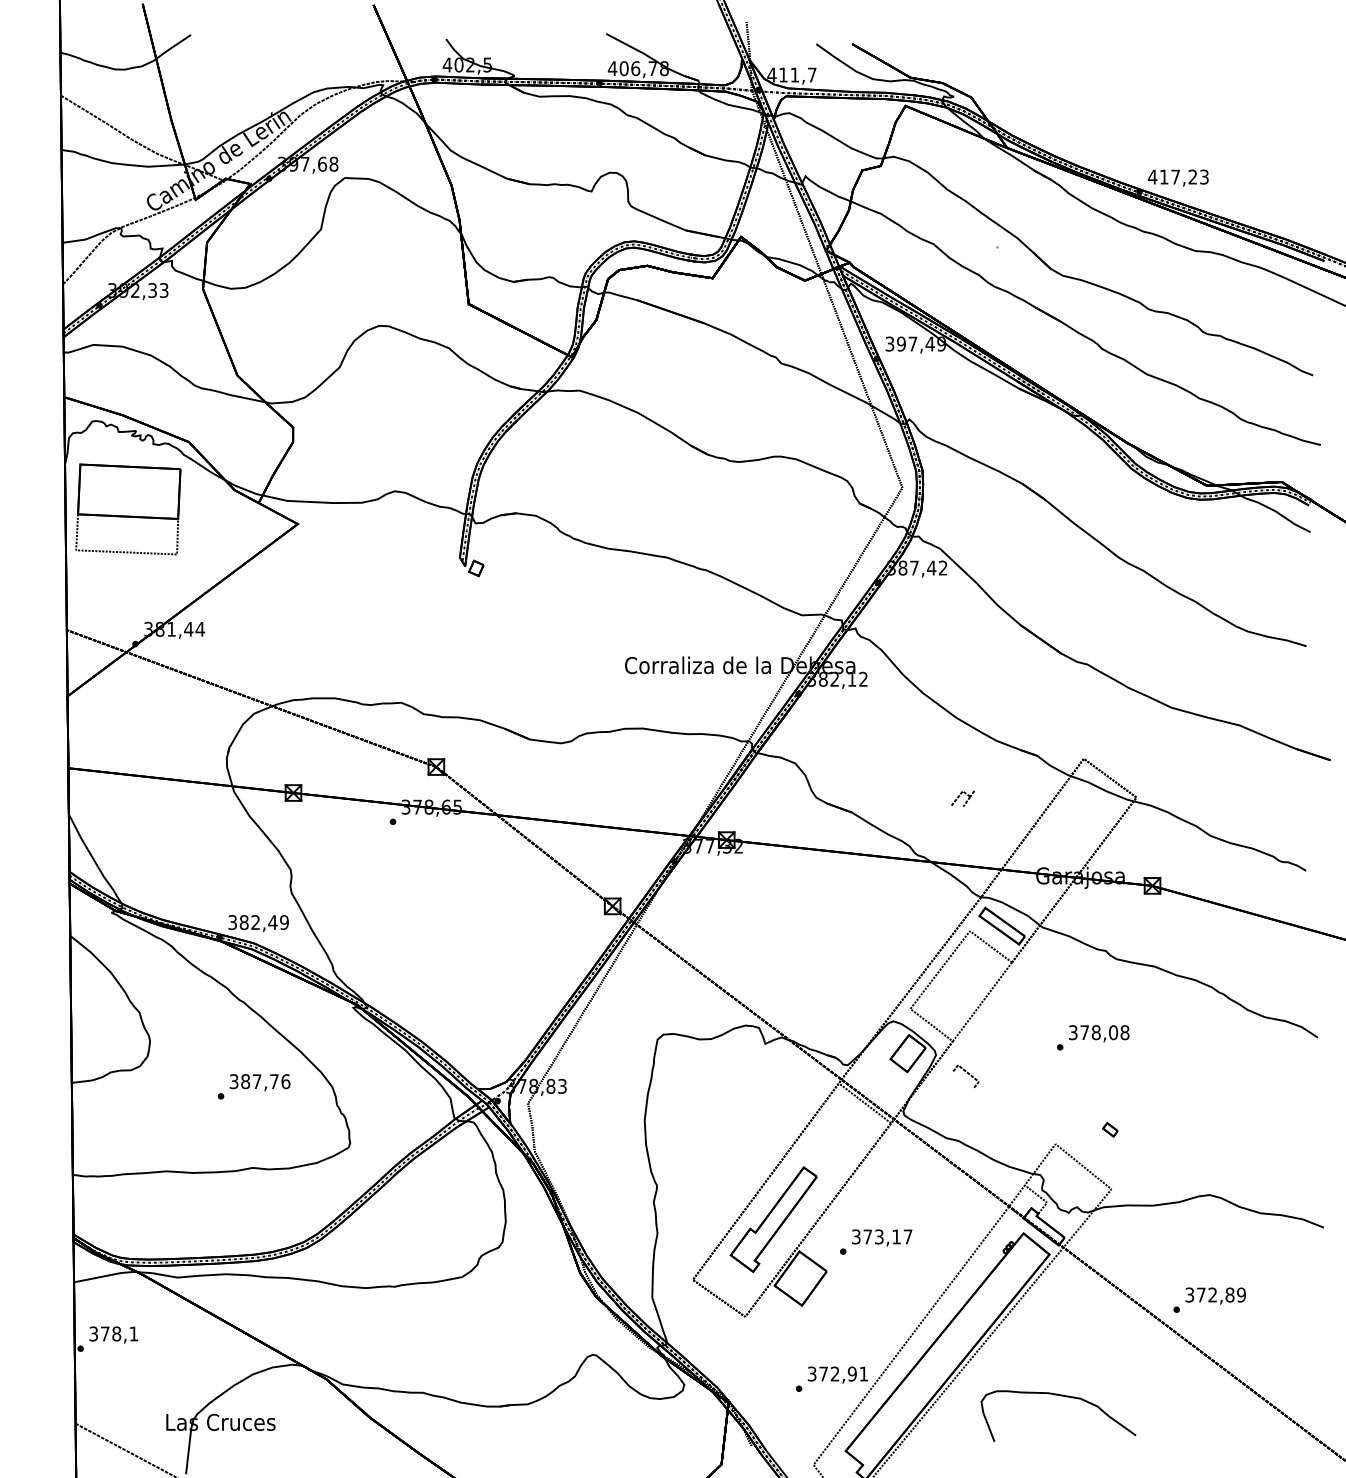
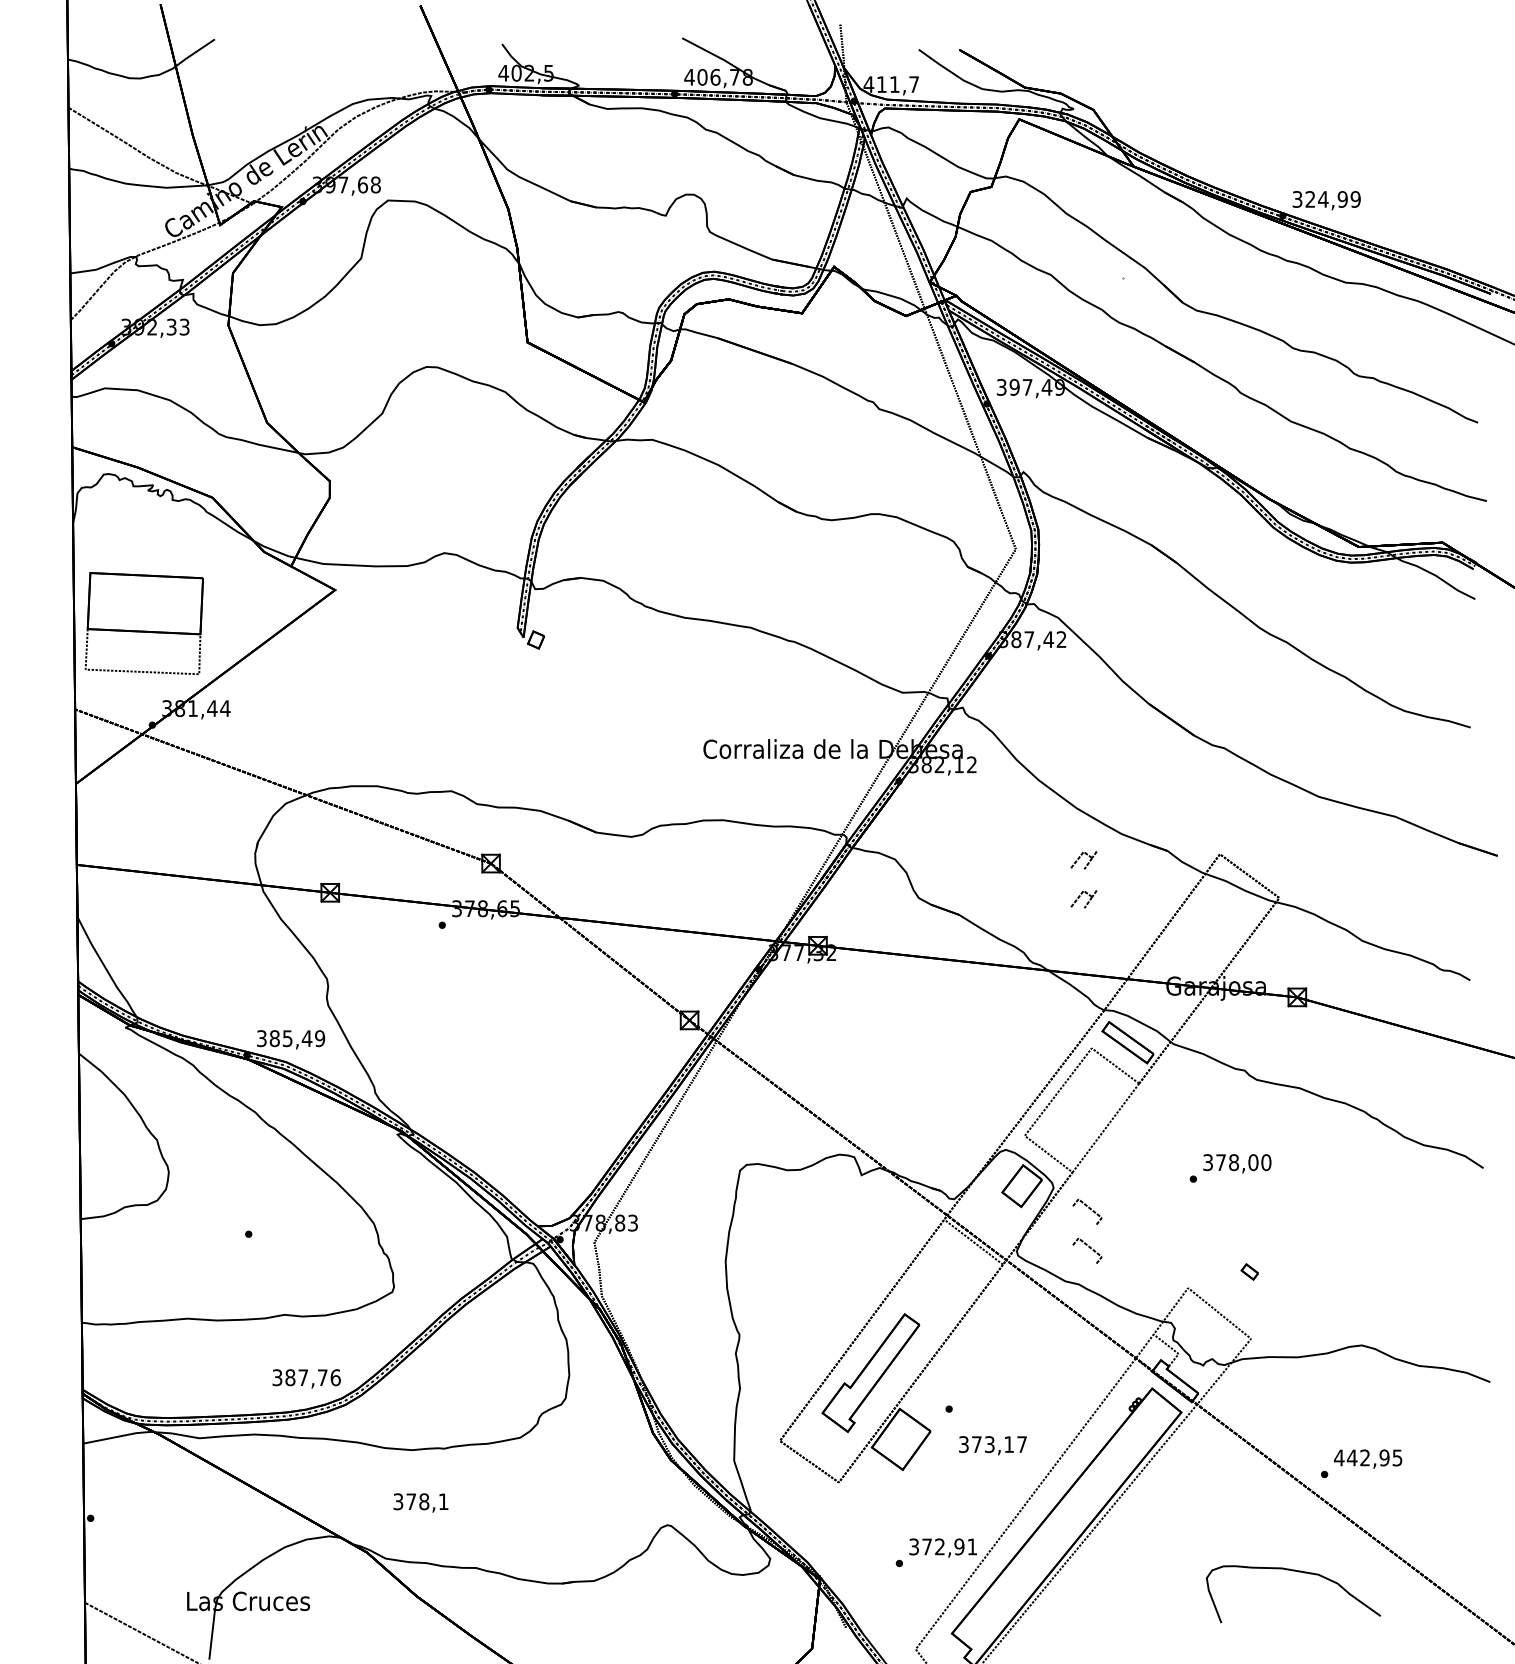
text: (1178, 177) -> (1326, 199), 417,23 -> 324,99
part: (127, 509) -> (143, 623), moved
part: (962, 764) -> (1083, 860), added
text: (255, 922) -> (287, 1038), 382,49 -> 385,49
text: (1125, 1032) -> (1266, 1162), 378,08 -> 378,00
text: (259, 1082) -> (306, 1378), moved
line: (967, 1108) -> (1089, 1248), added
text: (881, 1237) -> (992, 1445), moved
text: (1214, 1294) -> (1367, 1457), 372,89 -> 442,95
text: (113, 1334) -> (420, 1502), moved
curve: (1062, 1396) -> (1298, 1572), moved

